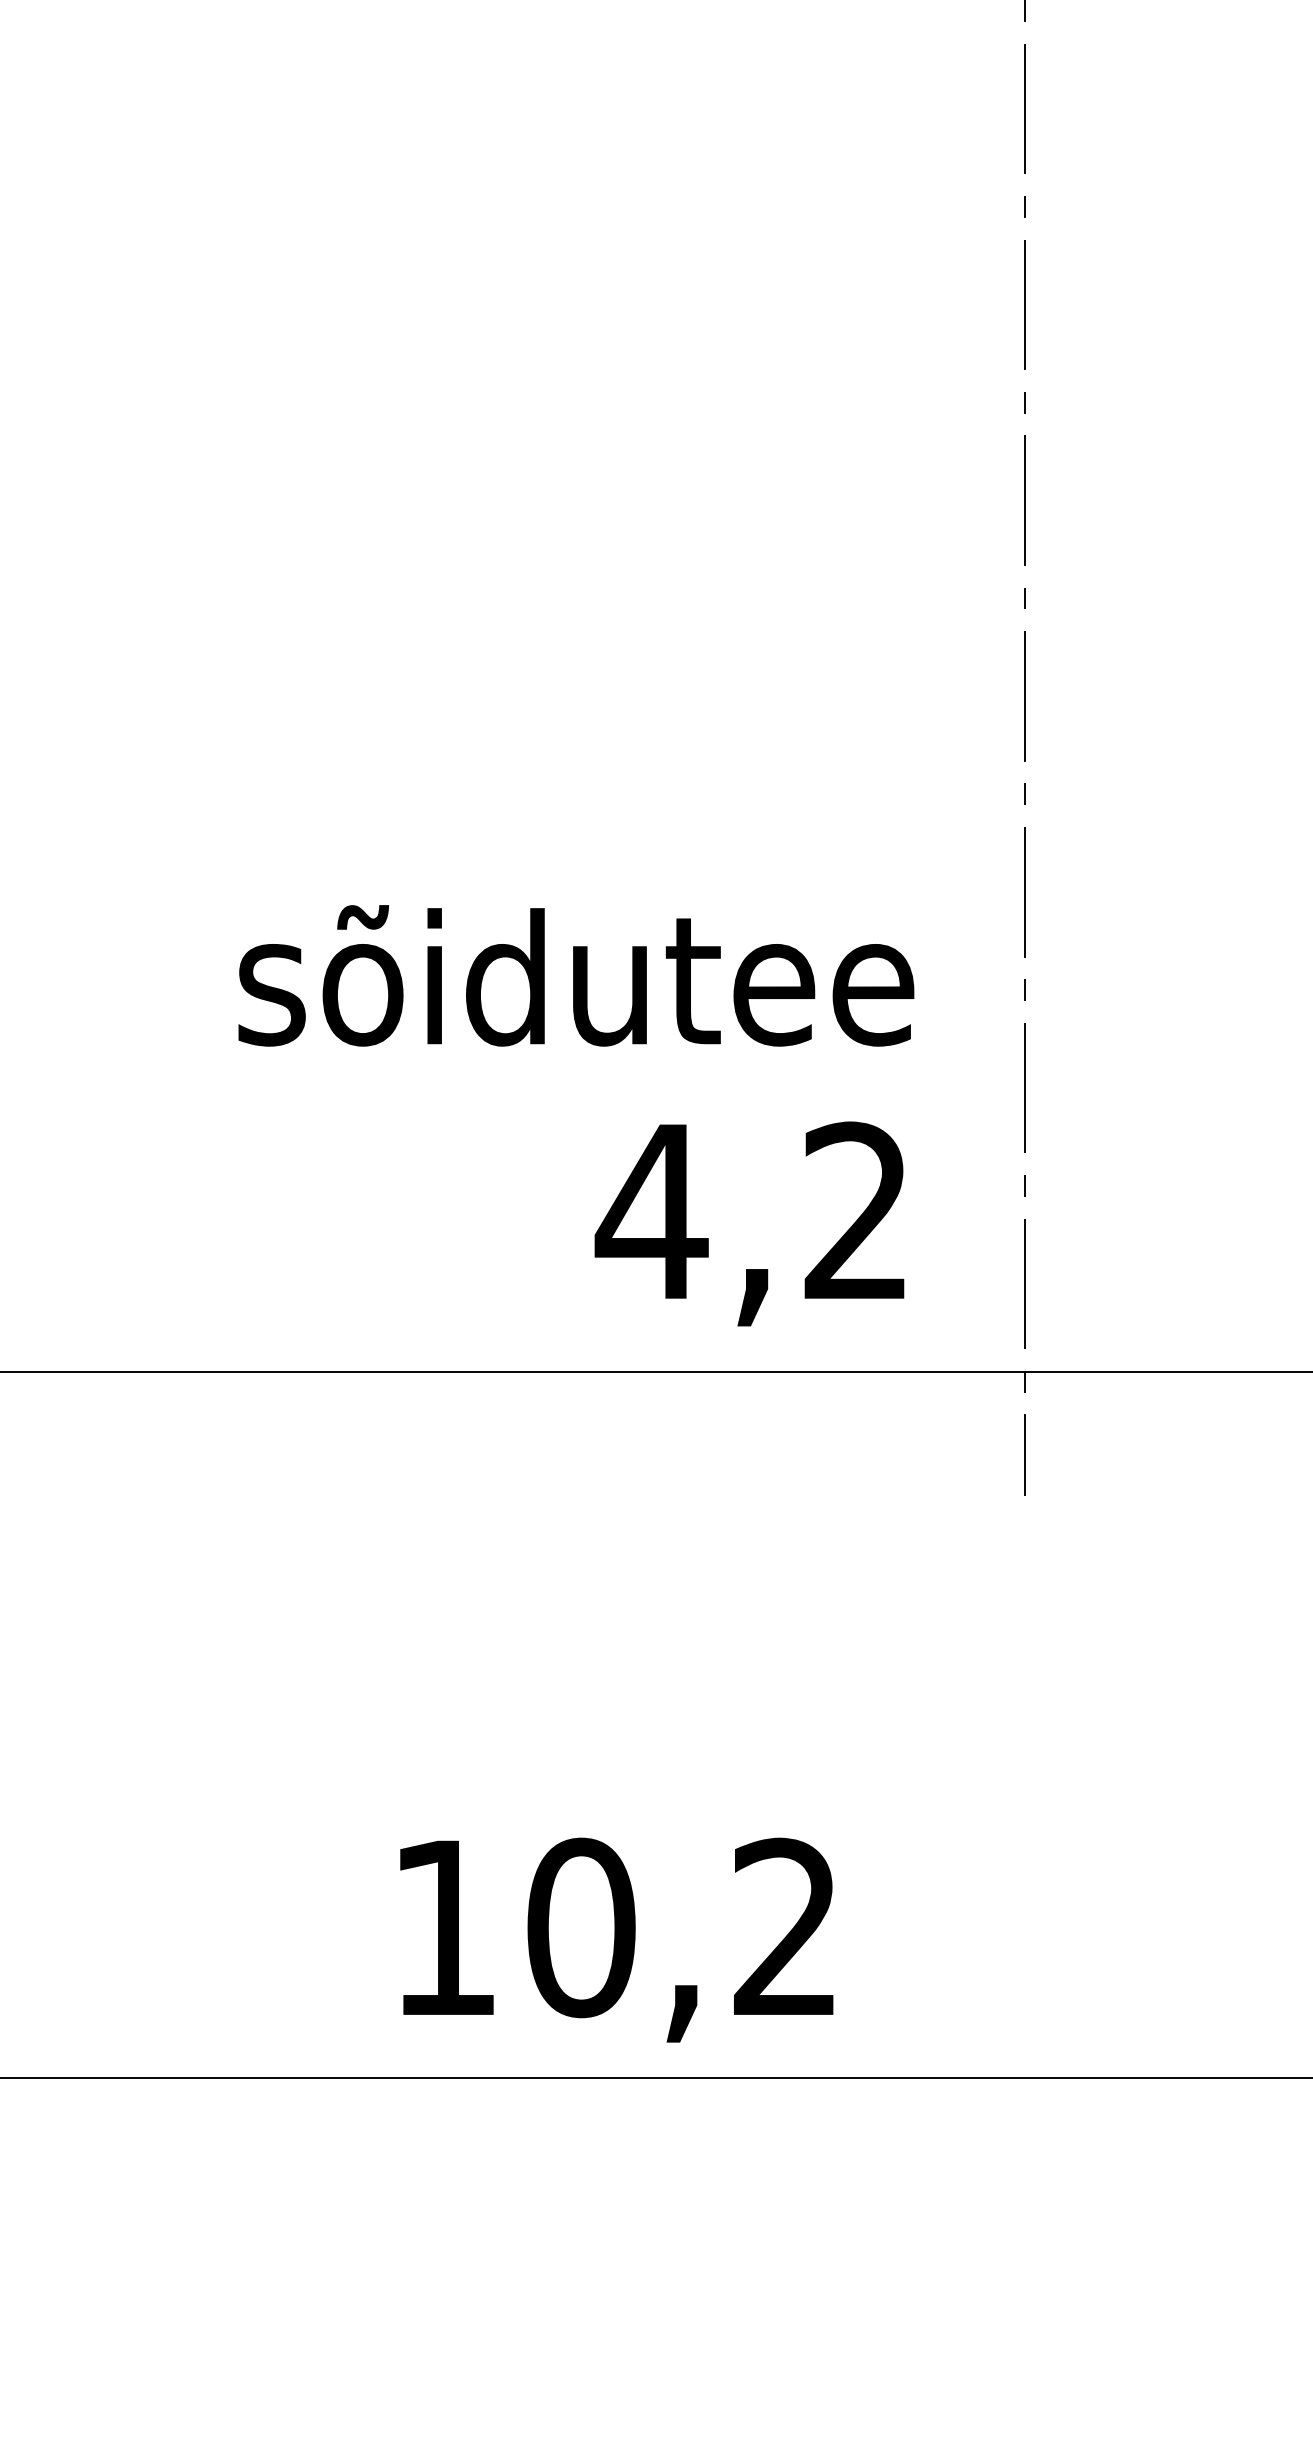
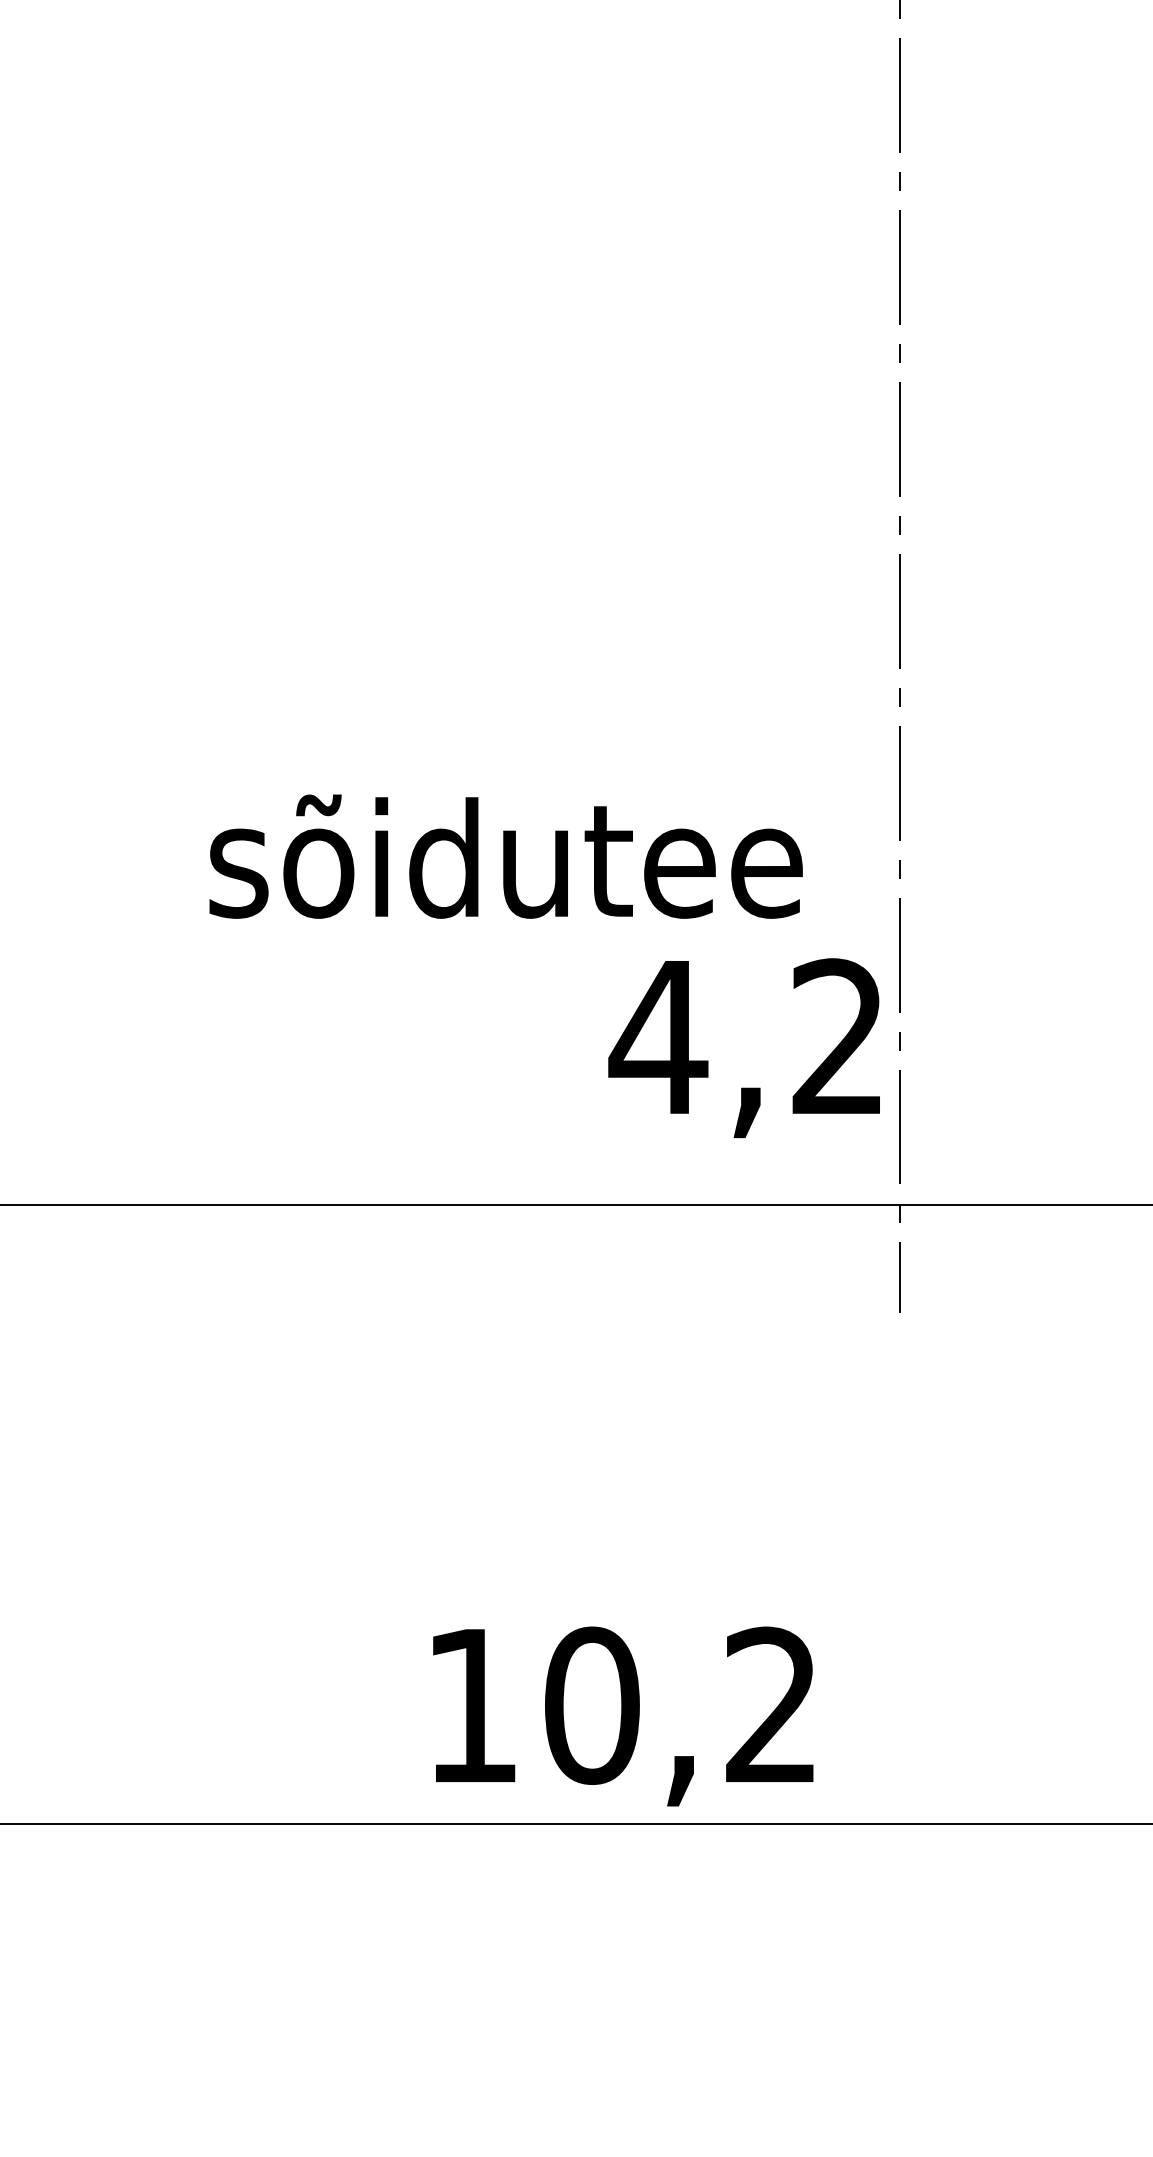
text: (749, 1223) -> (744, 1047), moved
text: (616, 1939) -> (623, 1715), moved

